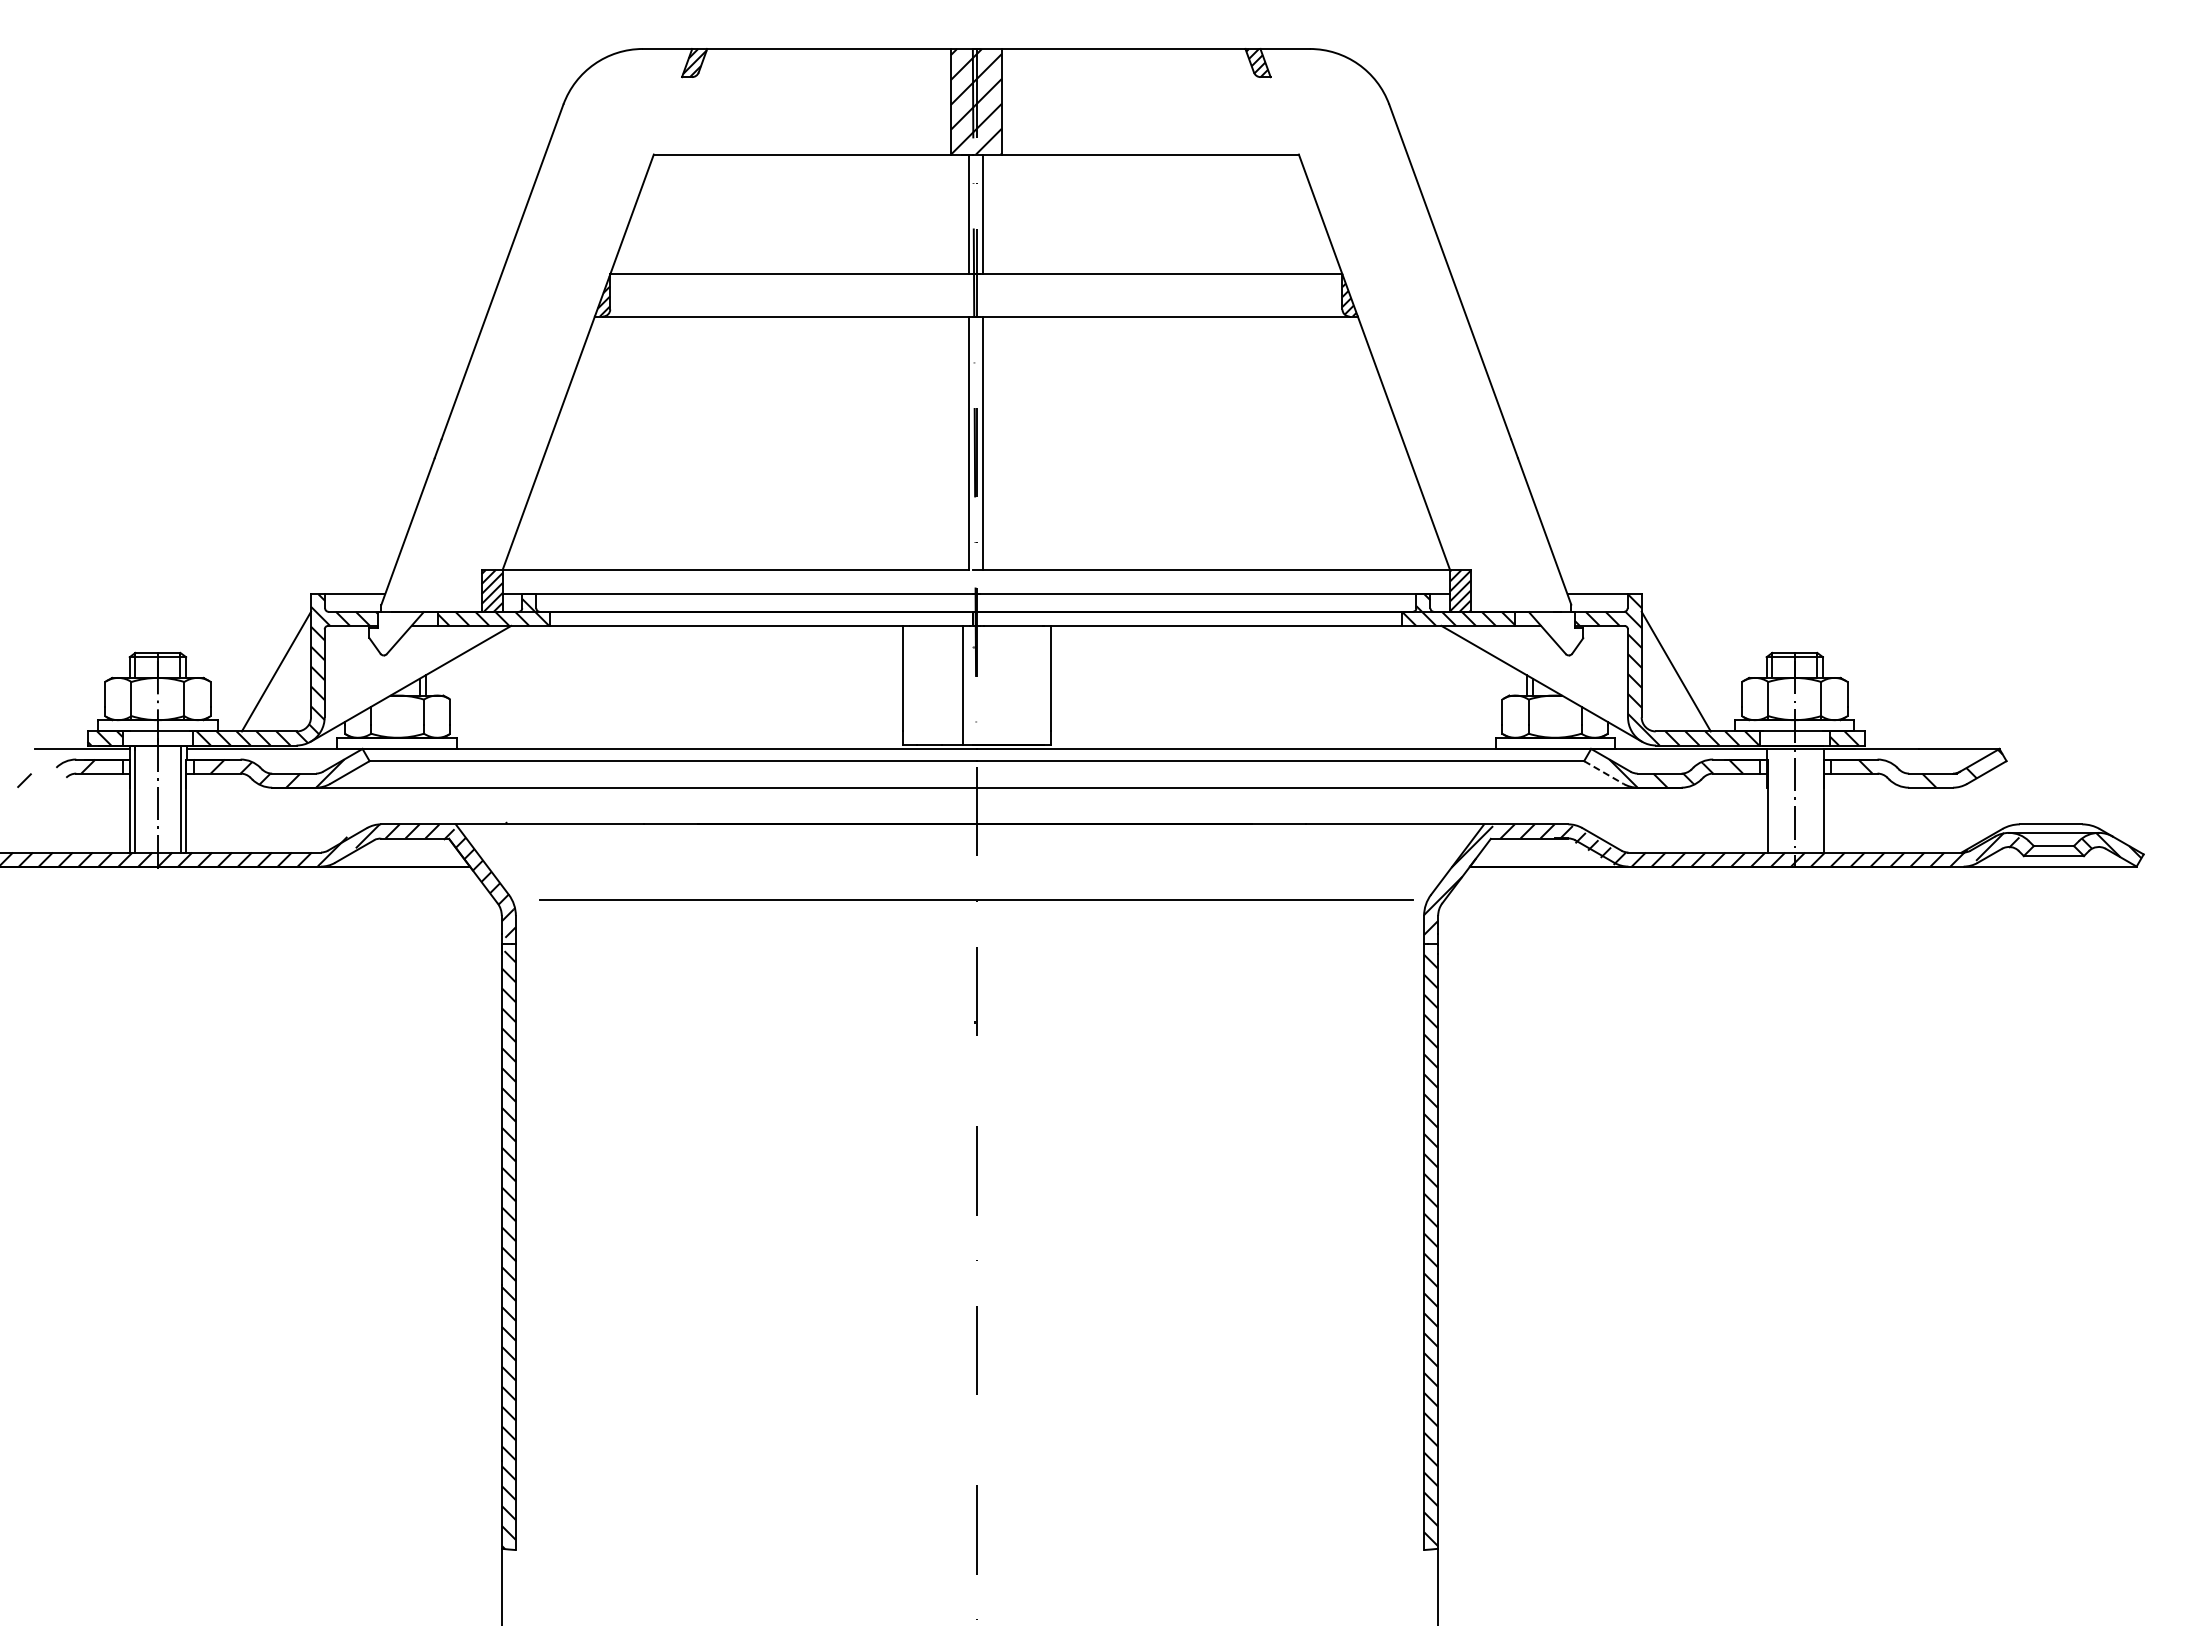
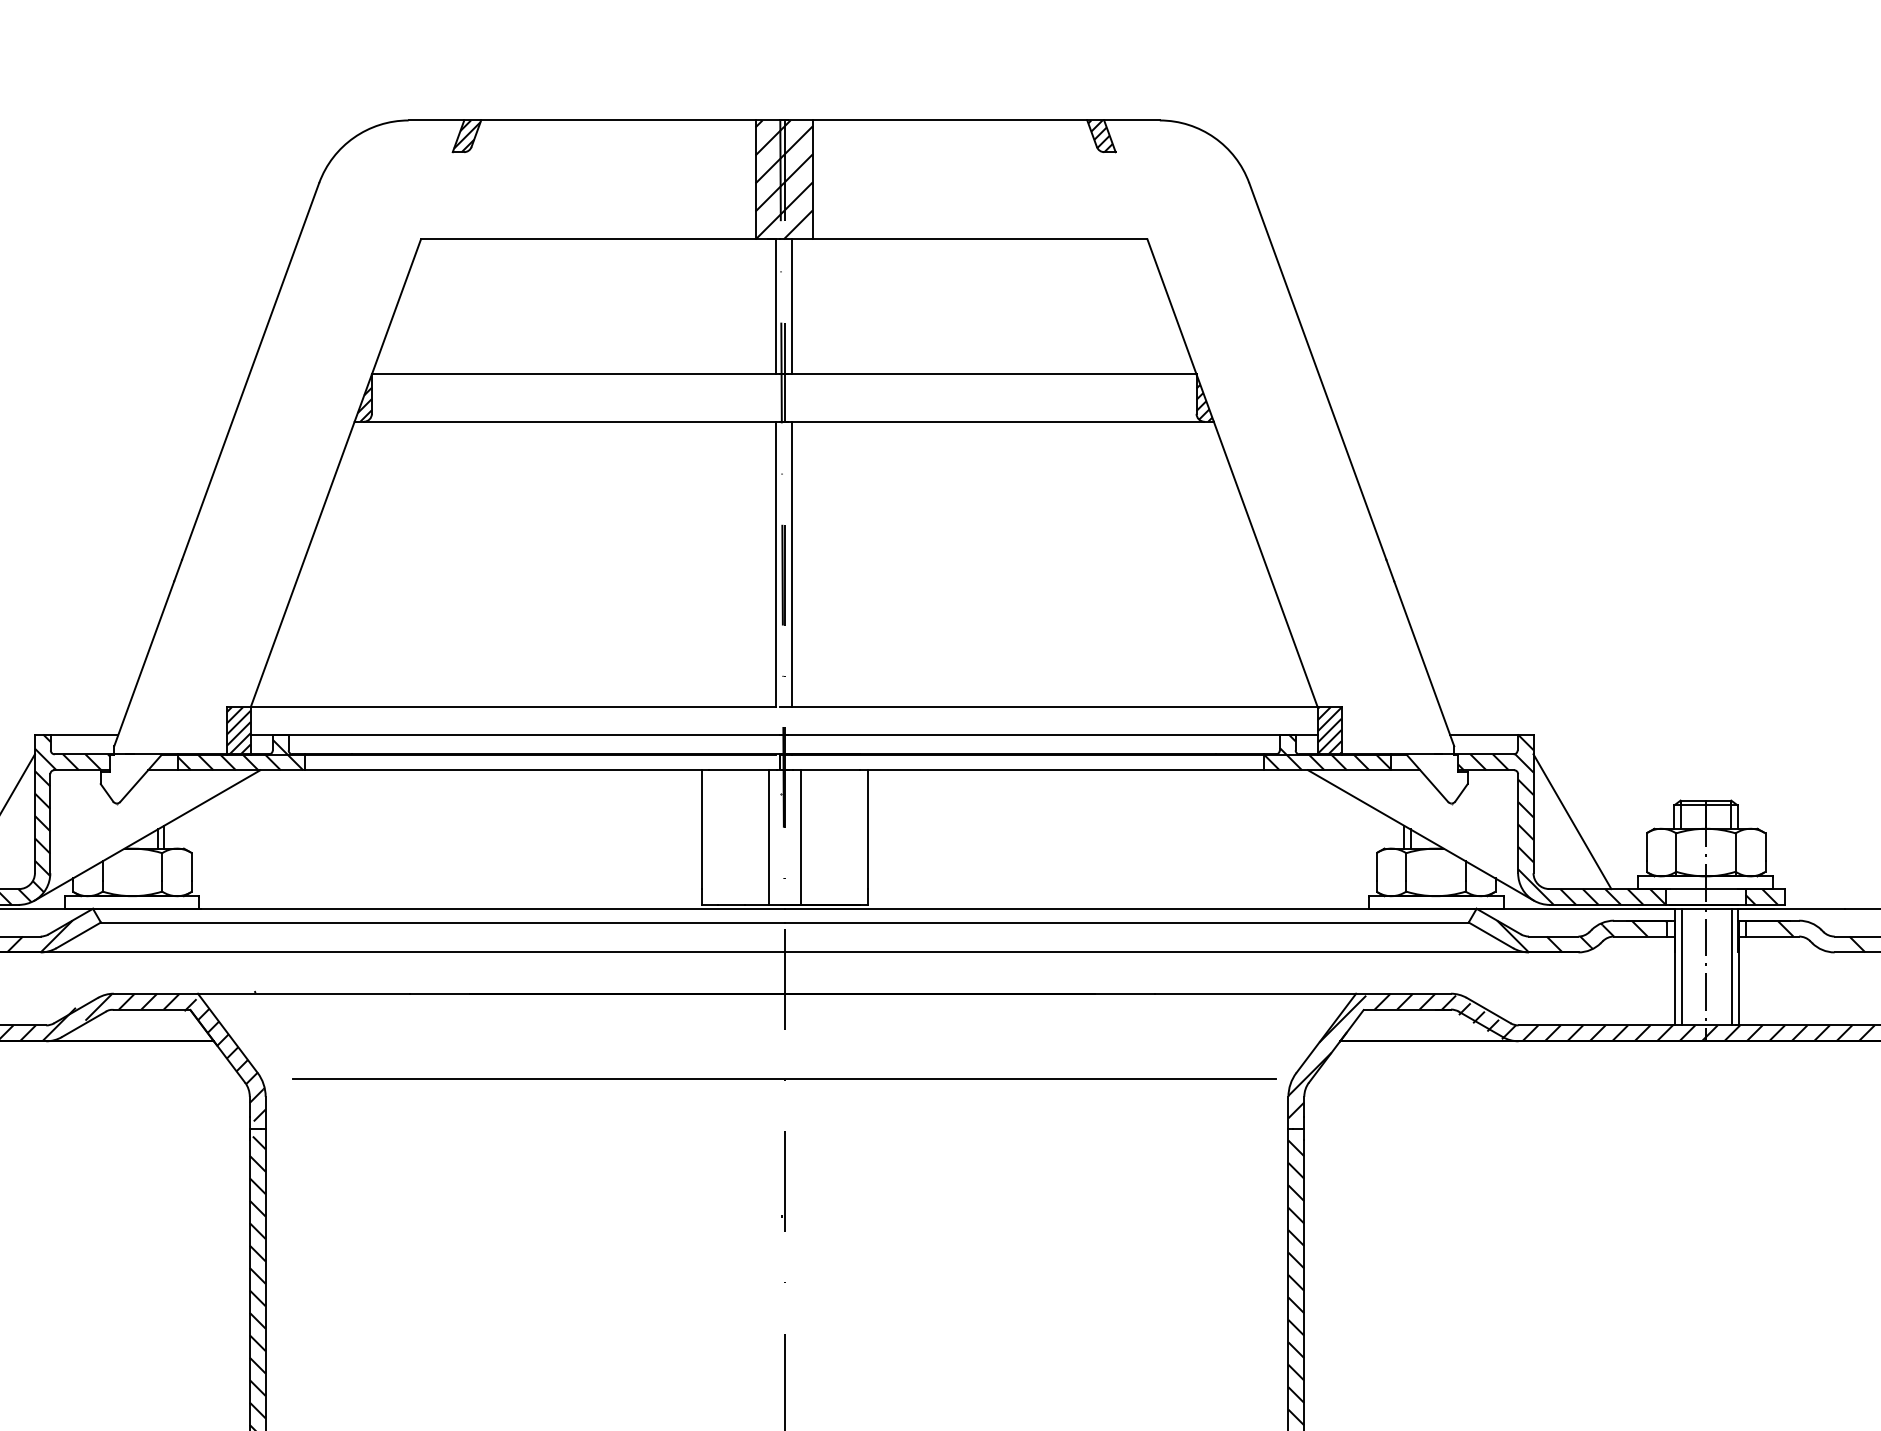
line: (991, 685) -> (801, 837), added
line: (1603, 772) -> (1490, 935), dashed -> solid
line: (1773, 800) -> (1681, 966), added
line: (1818, 800) -> (1732, 966), added

